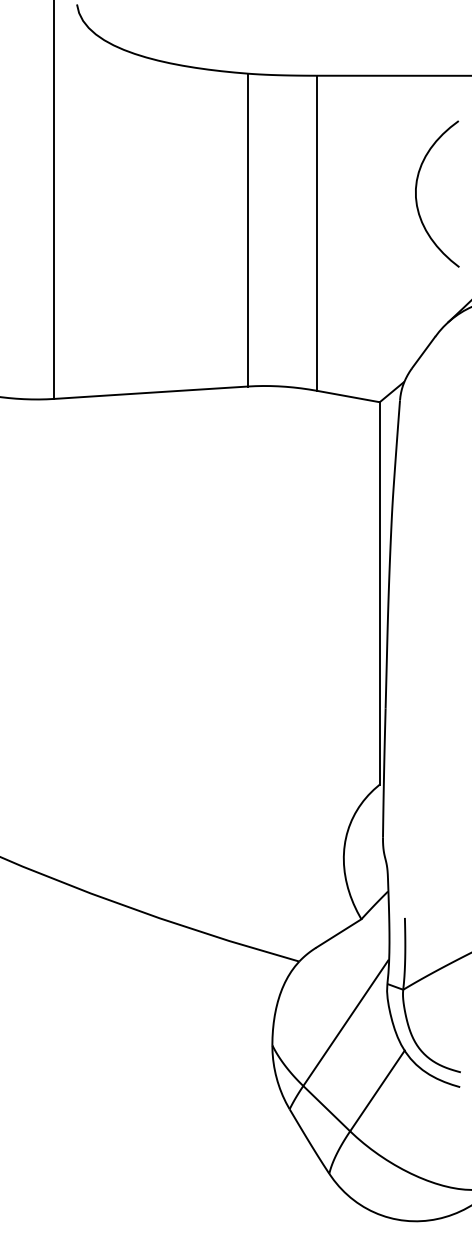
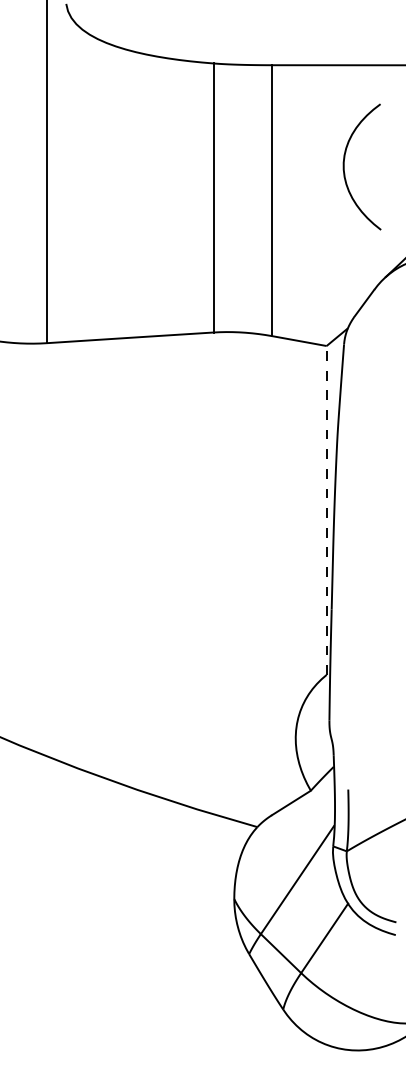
curve: (416, 193) -> (344, 166), moved
line: (379, 592) -> (326, 509), solid -> dashed

